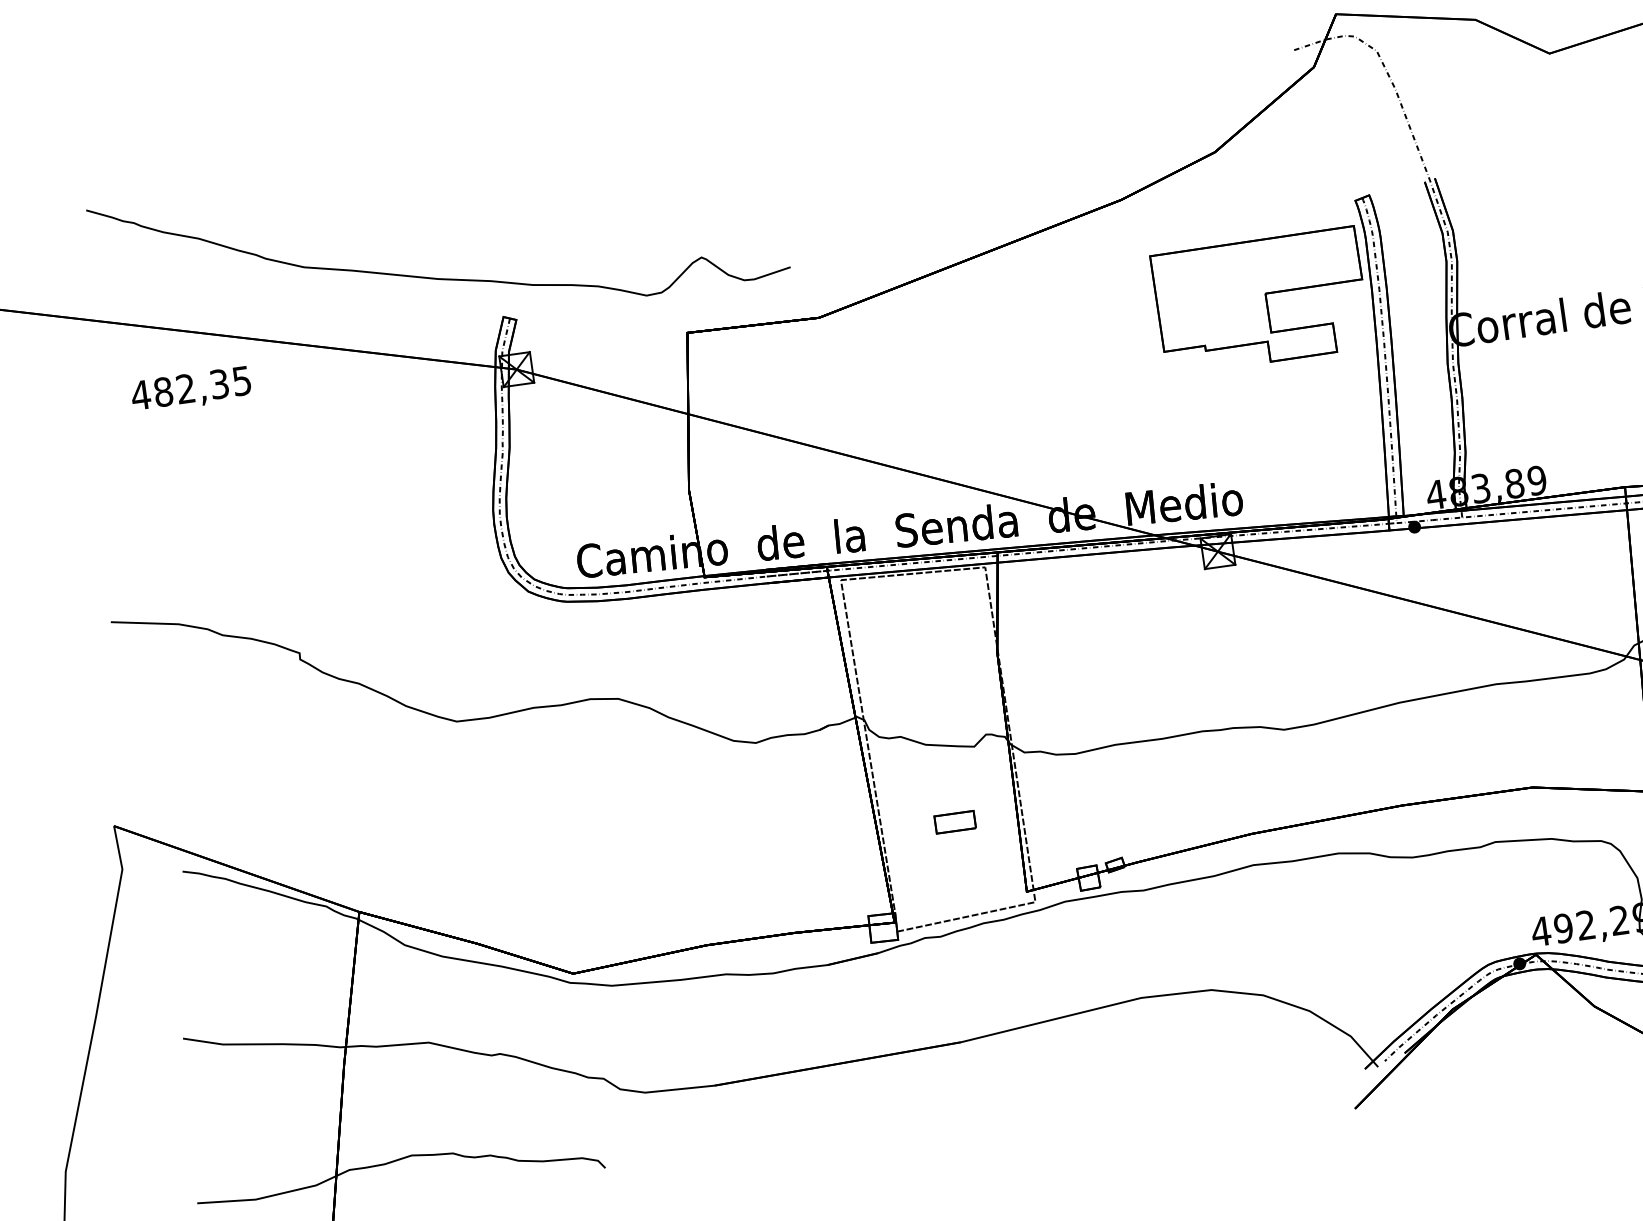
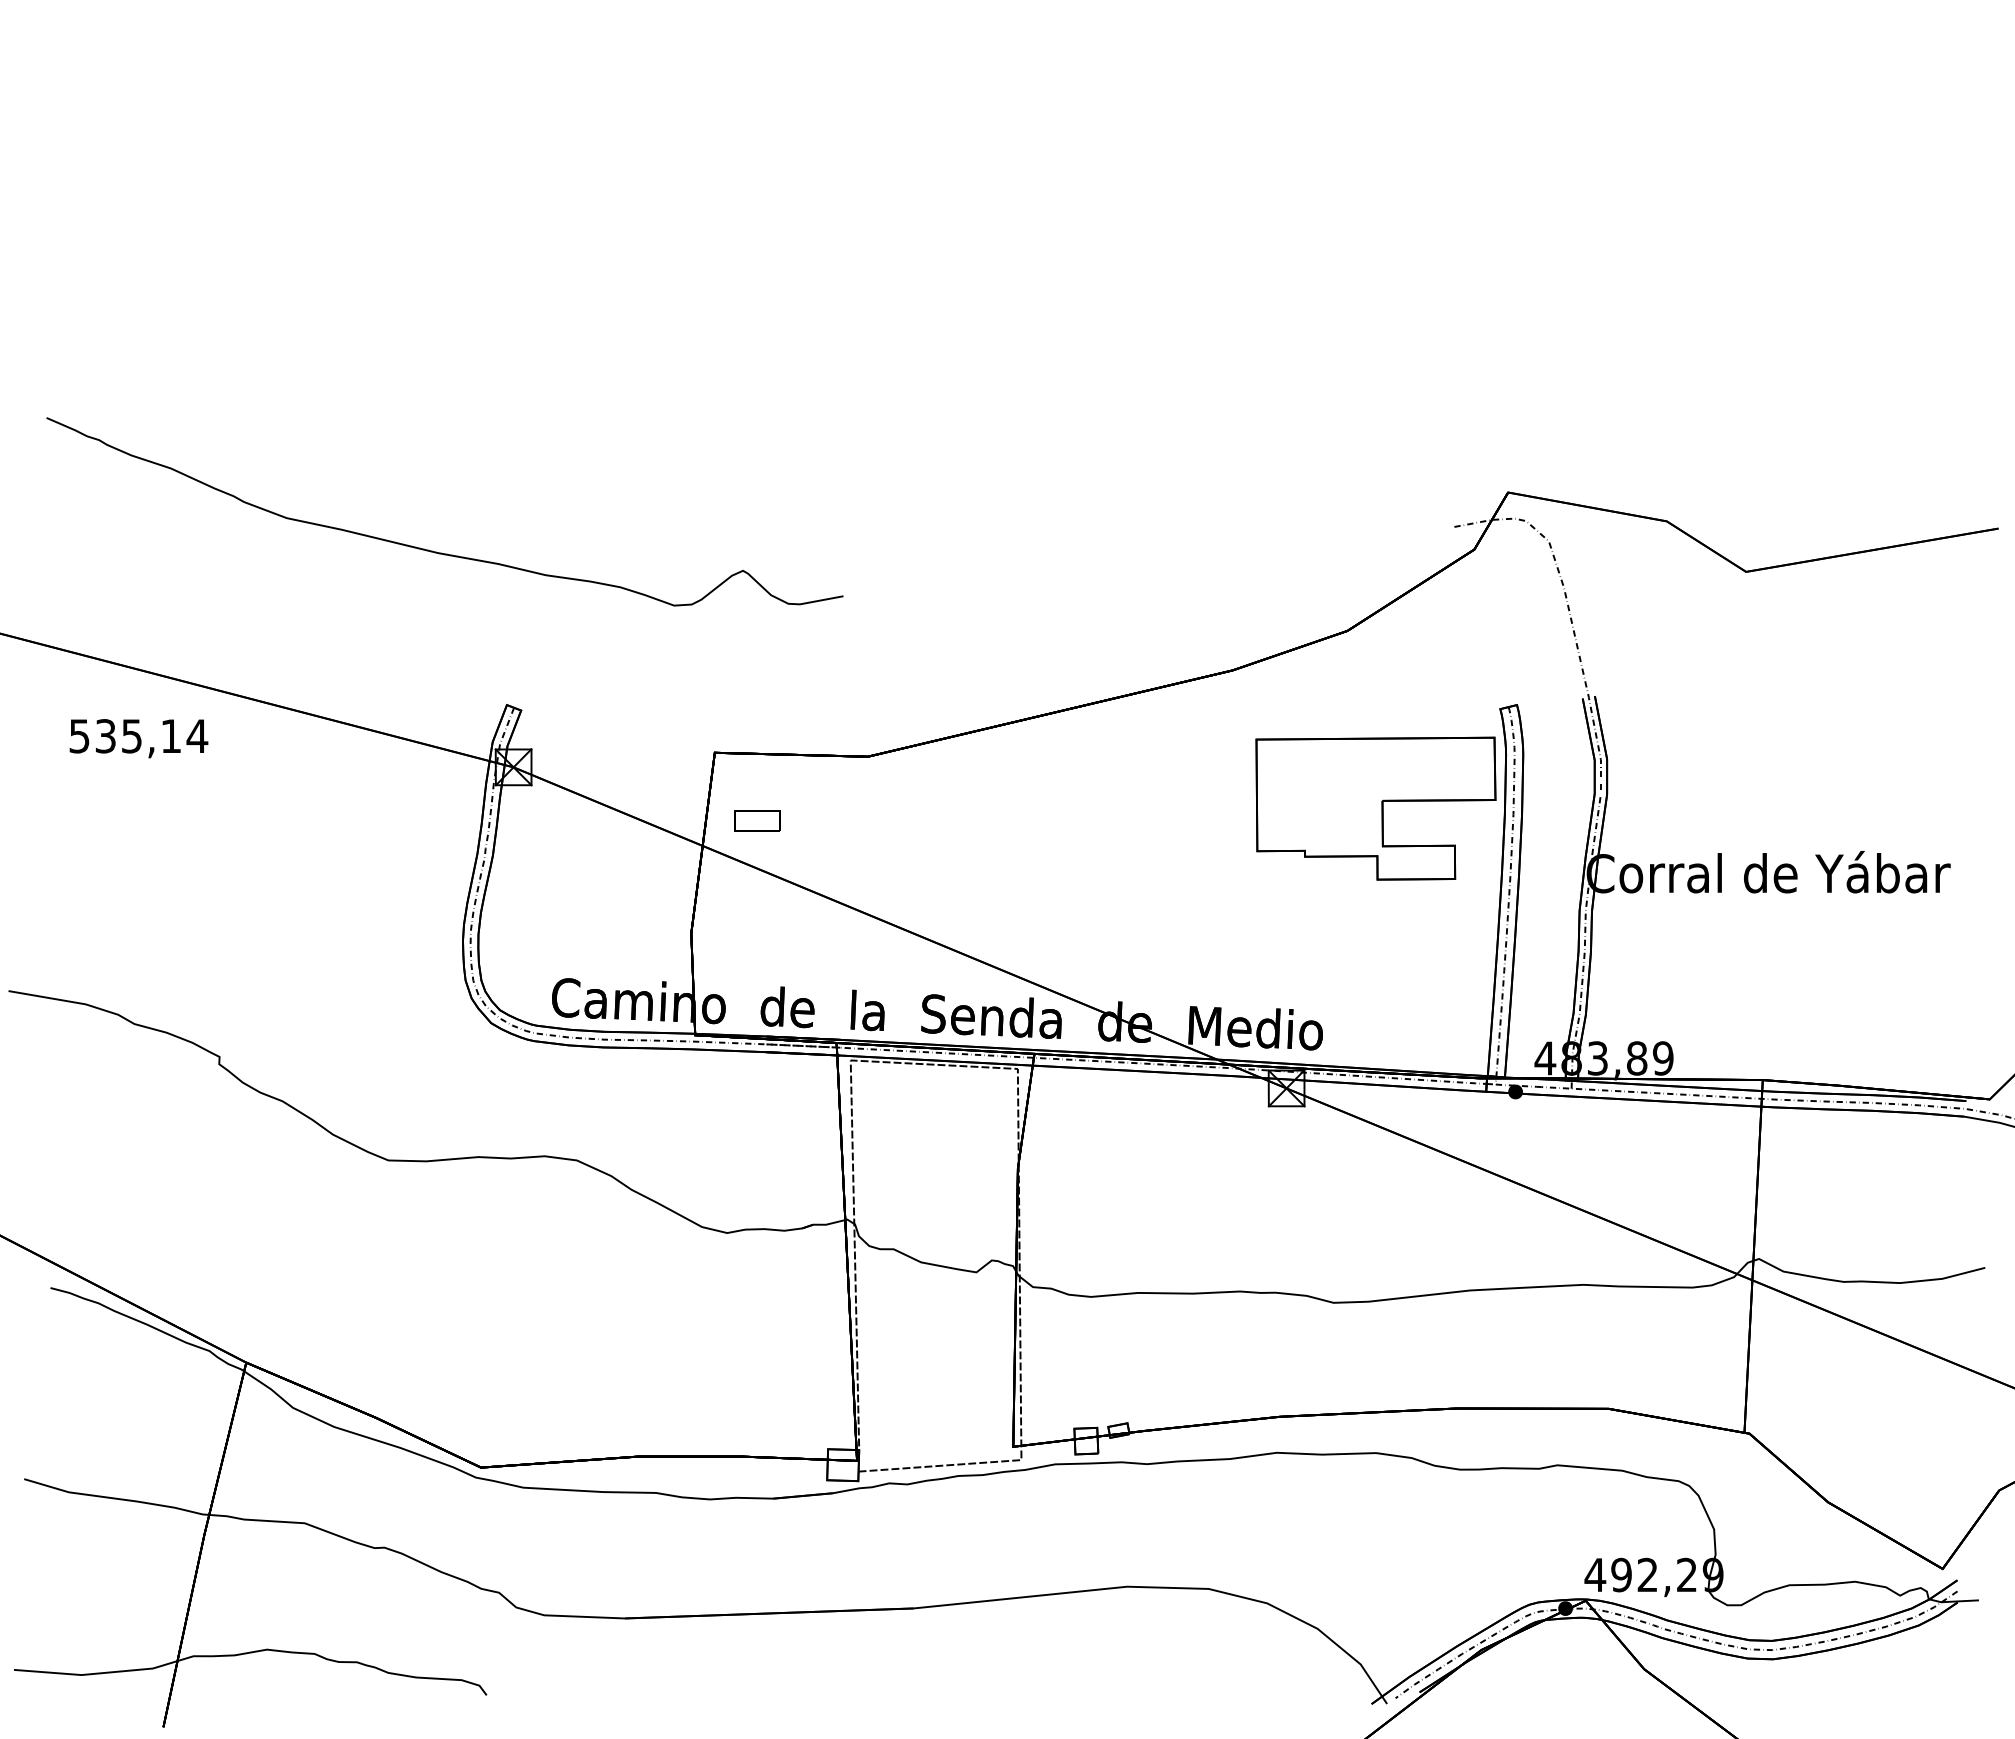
curve: (436, 277) -> (436, 551), moved
text: (191, 388) -> (138, 736), 482,35 -> 535,14
part: (955, 822) -> (757, 820), moved

